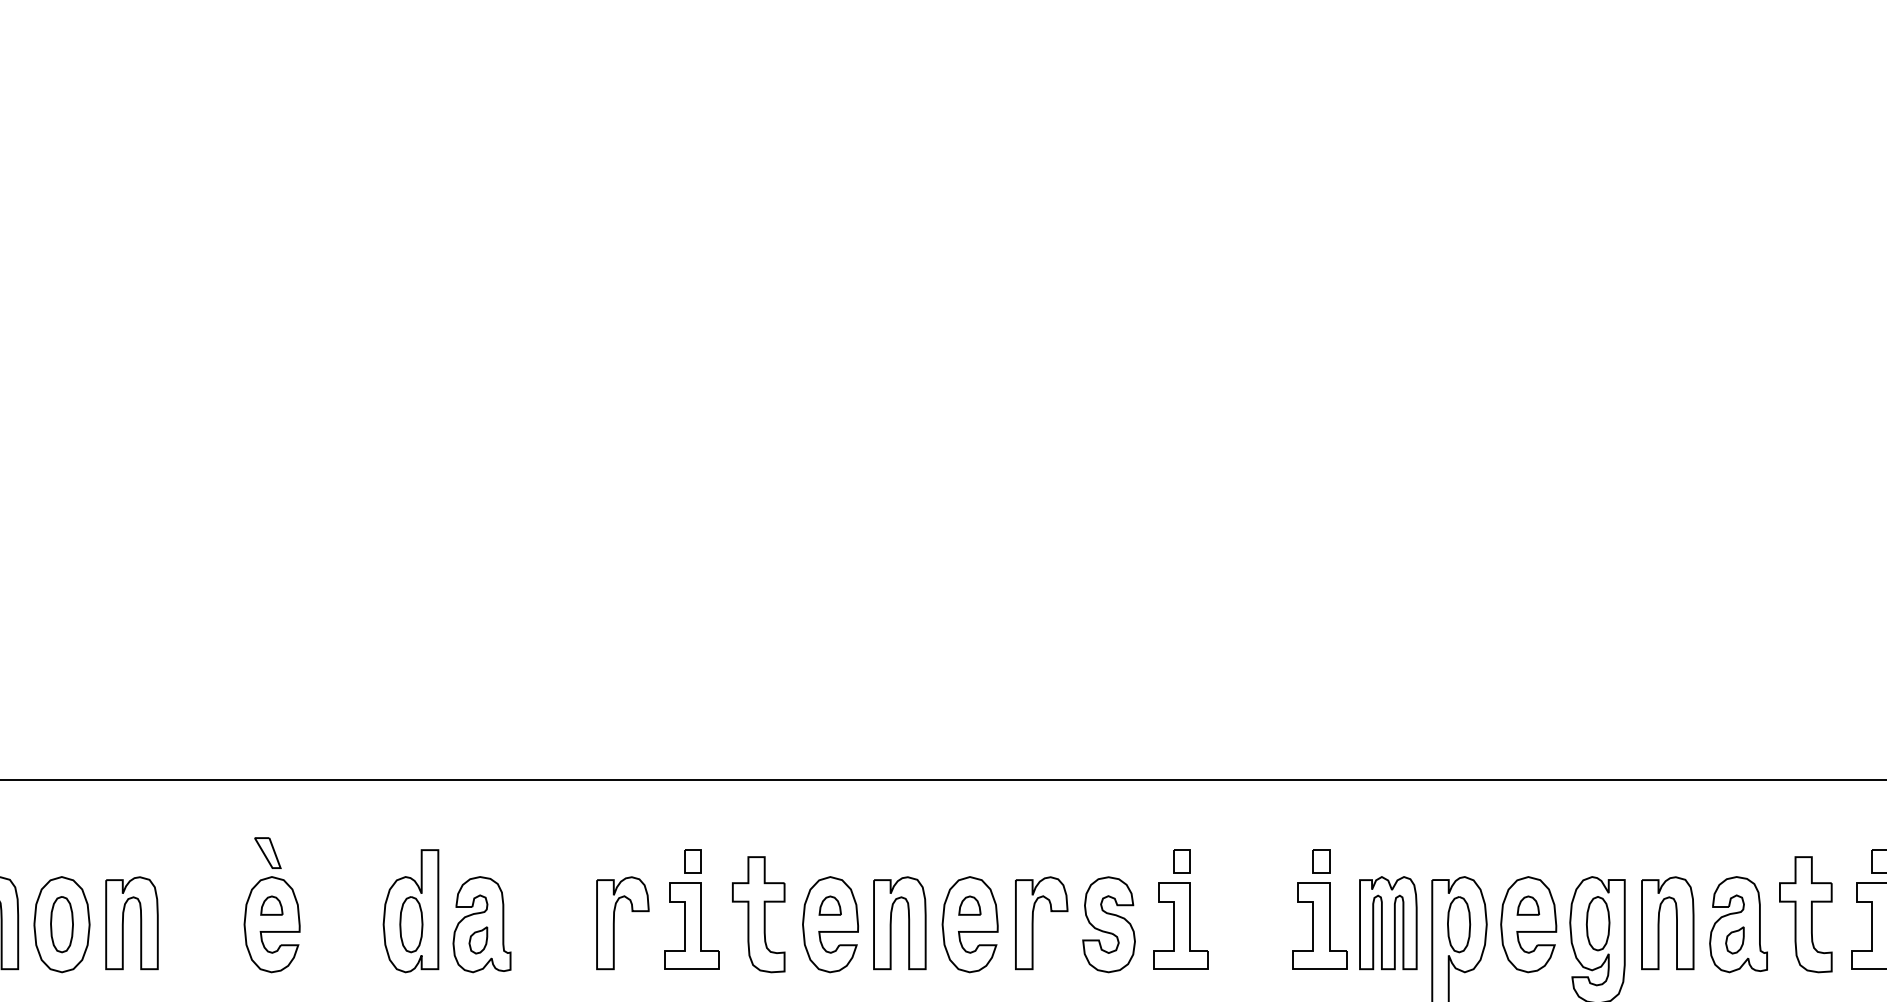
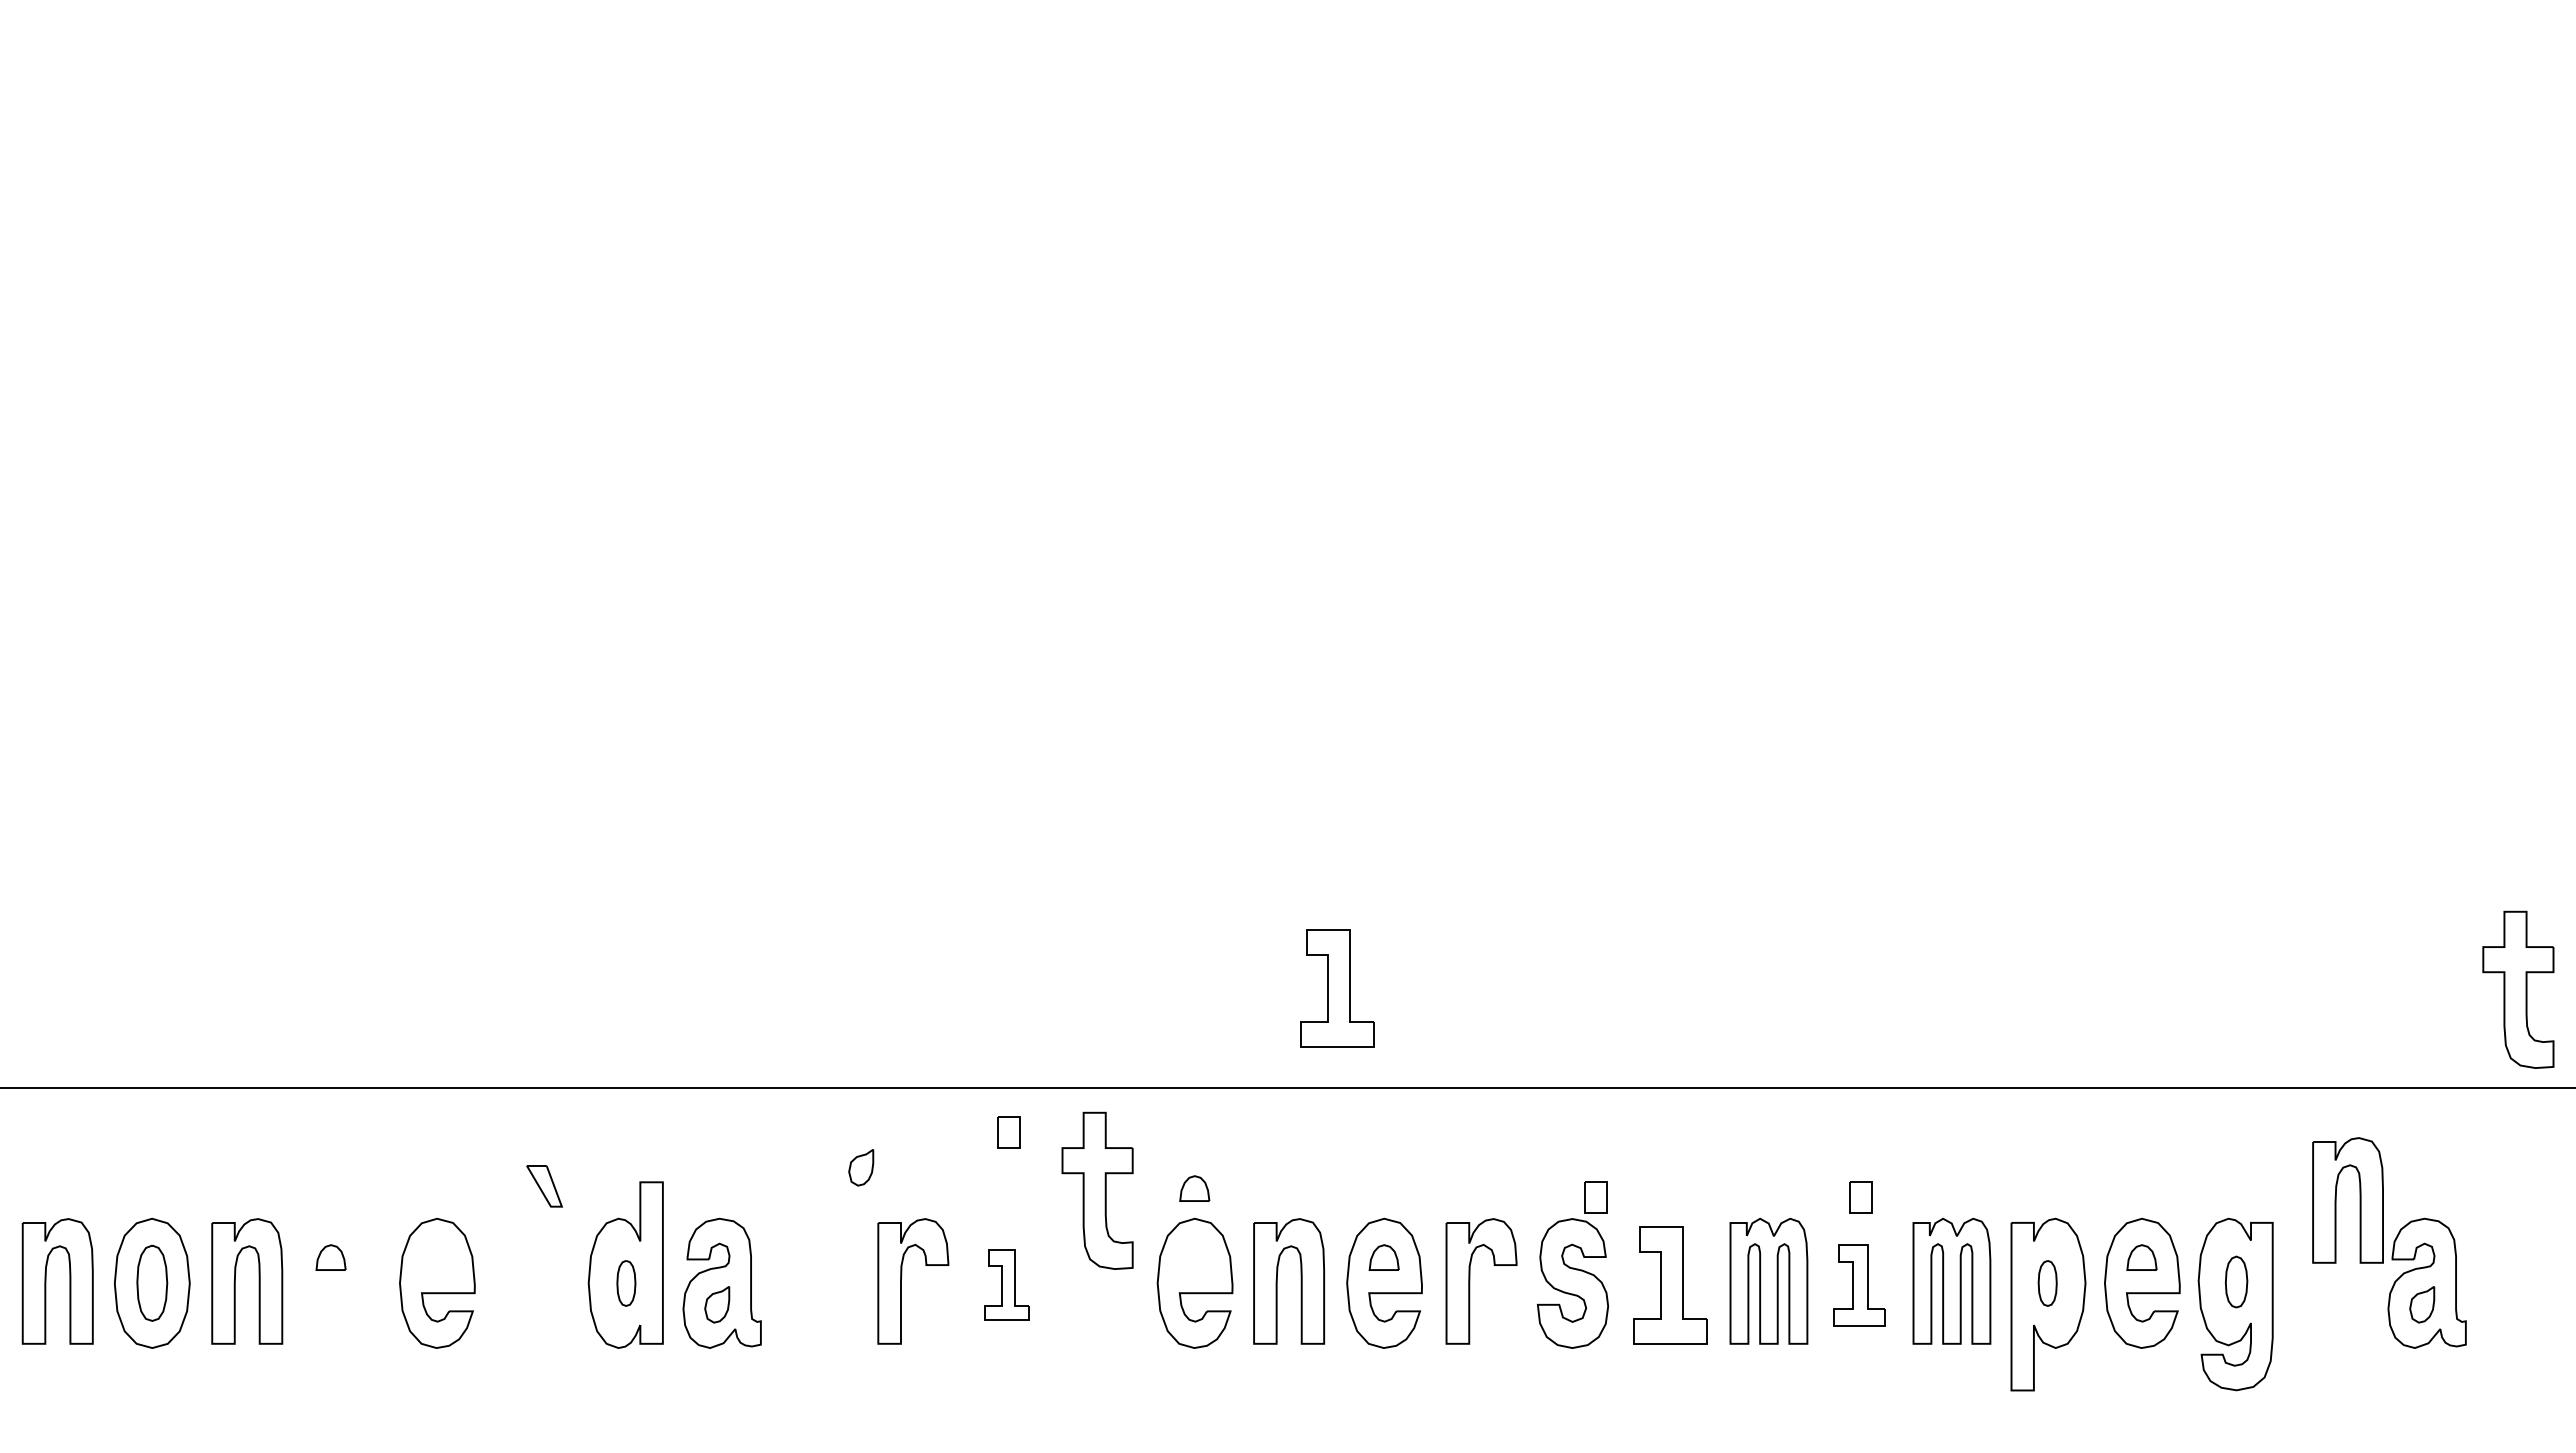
part: (935, 707) -> (1337, 988), added
part: (584, 839) -> (861, 1167), added
part: (267, 853) -> (544, 1186), moved
part: (693, 861) -> (1008, 1132), moved
part: (1181, 861) -> (1595, 1197), moved
part: (271, 905) -> (330, 1257), moved
part: (830, 905) -> (1194, 1188), moved
part: (758, 914) -> (1097, 1190), moved
part: (1805, 914) -> (2518, 989), moved
part: (1253, 922) -> (1768, 1280), added
part: (1598, 923) -> (2236, 1281), size x0.7
part: (1659, 923) -> (2336, 1200), moved
part: (411, 924) -> (626, 1283), size x0.6
part: (1458, 924) -> (2047, 1283), size x0.6
part: (692, 926) -> (1007, 1285), size x0.6
part: (1320, 926) -> (1859, 1285), size x0.7

